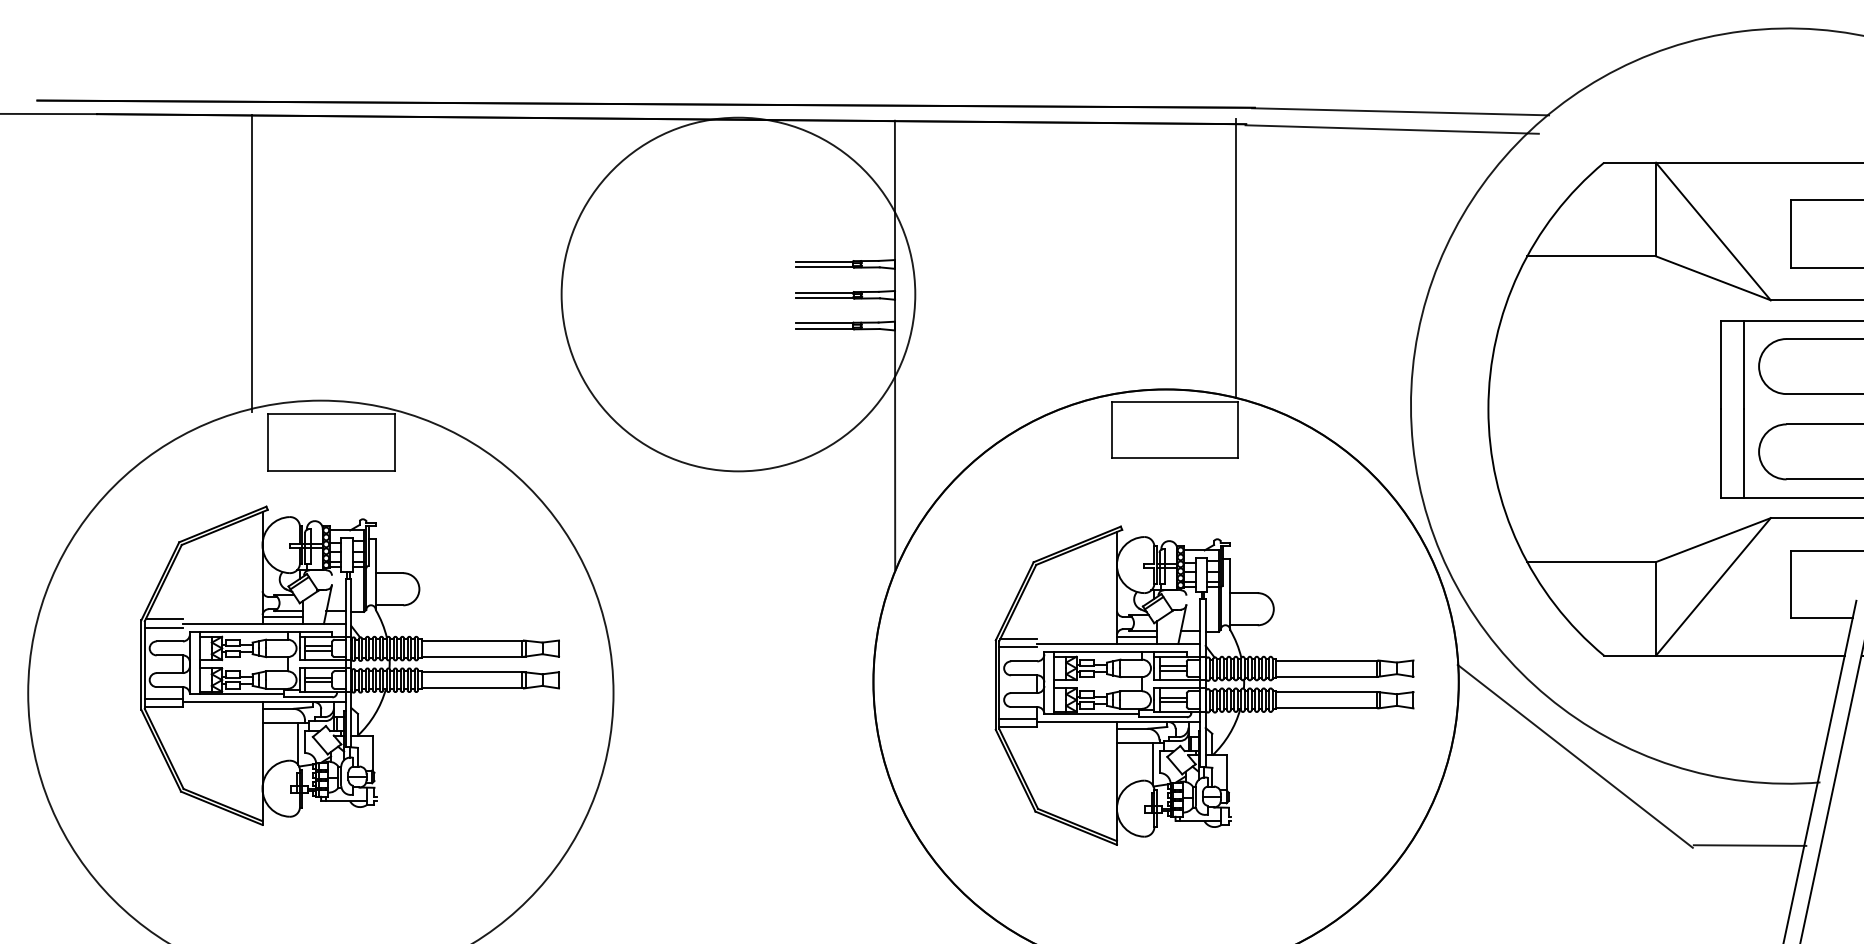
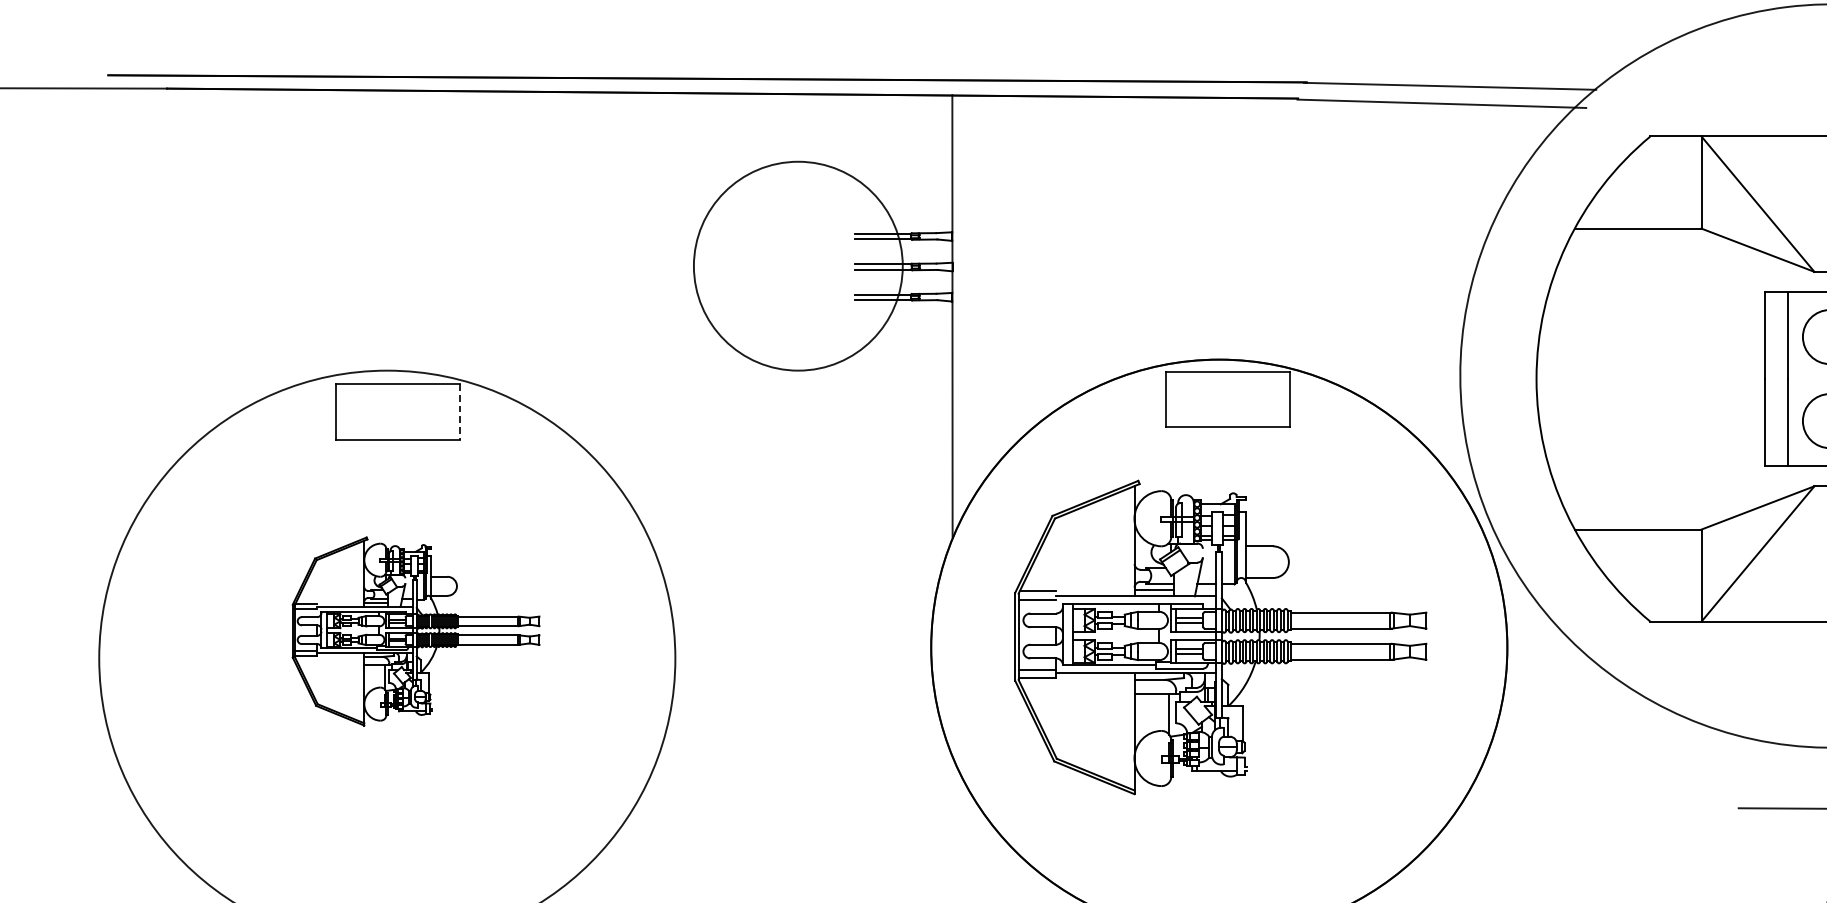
line: (1235, 258) -> (1287, 230), removed
line: (251, 262) -> (319, 234), removed
circle: (738, 294) -> (798, 266), size x0.6
line: (394, 442) -> (459, 411), solid -> dashed
part: (349, 665) -> (415, 631), size x0.6
part: (1204, 685) -> (1220, 637), moved
line: (1574, 755) -> (1621, 719), removed

